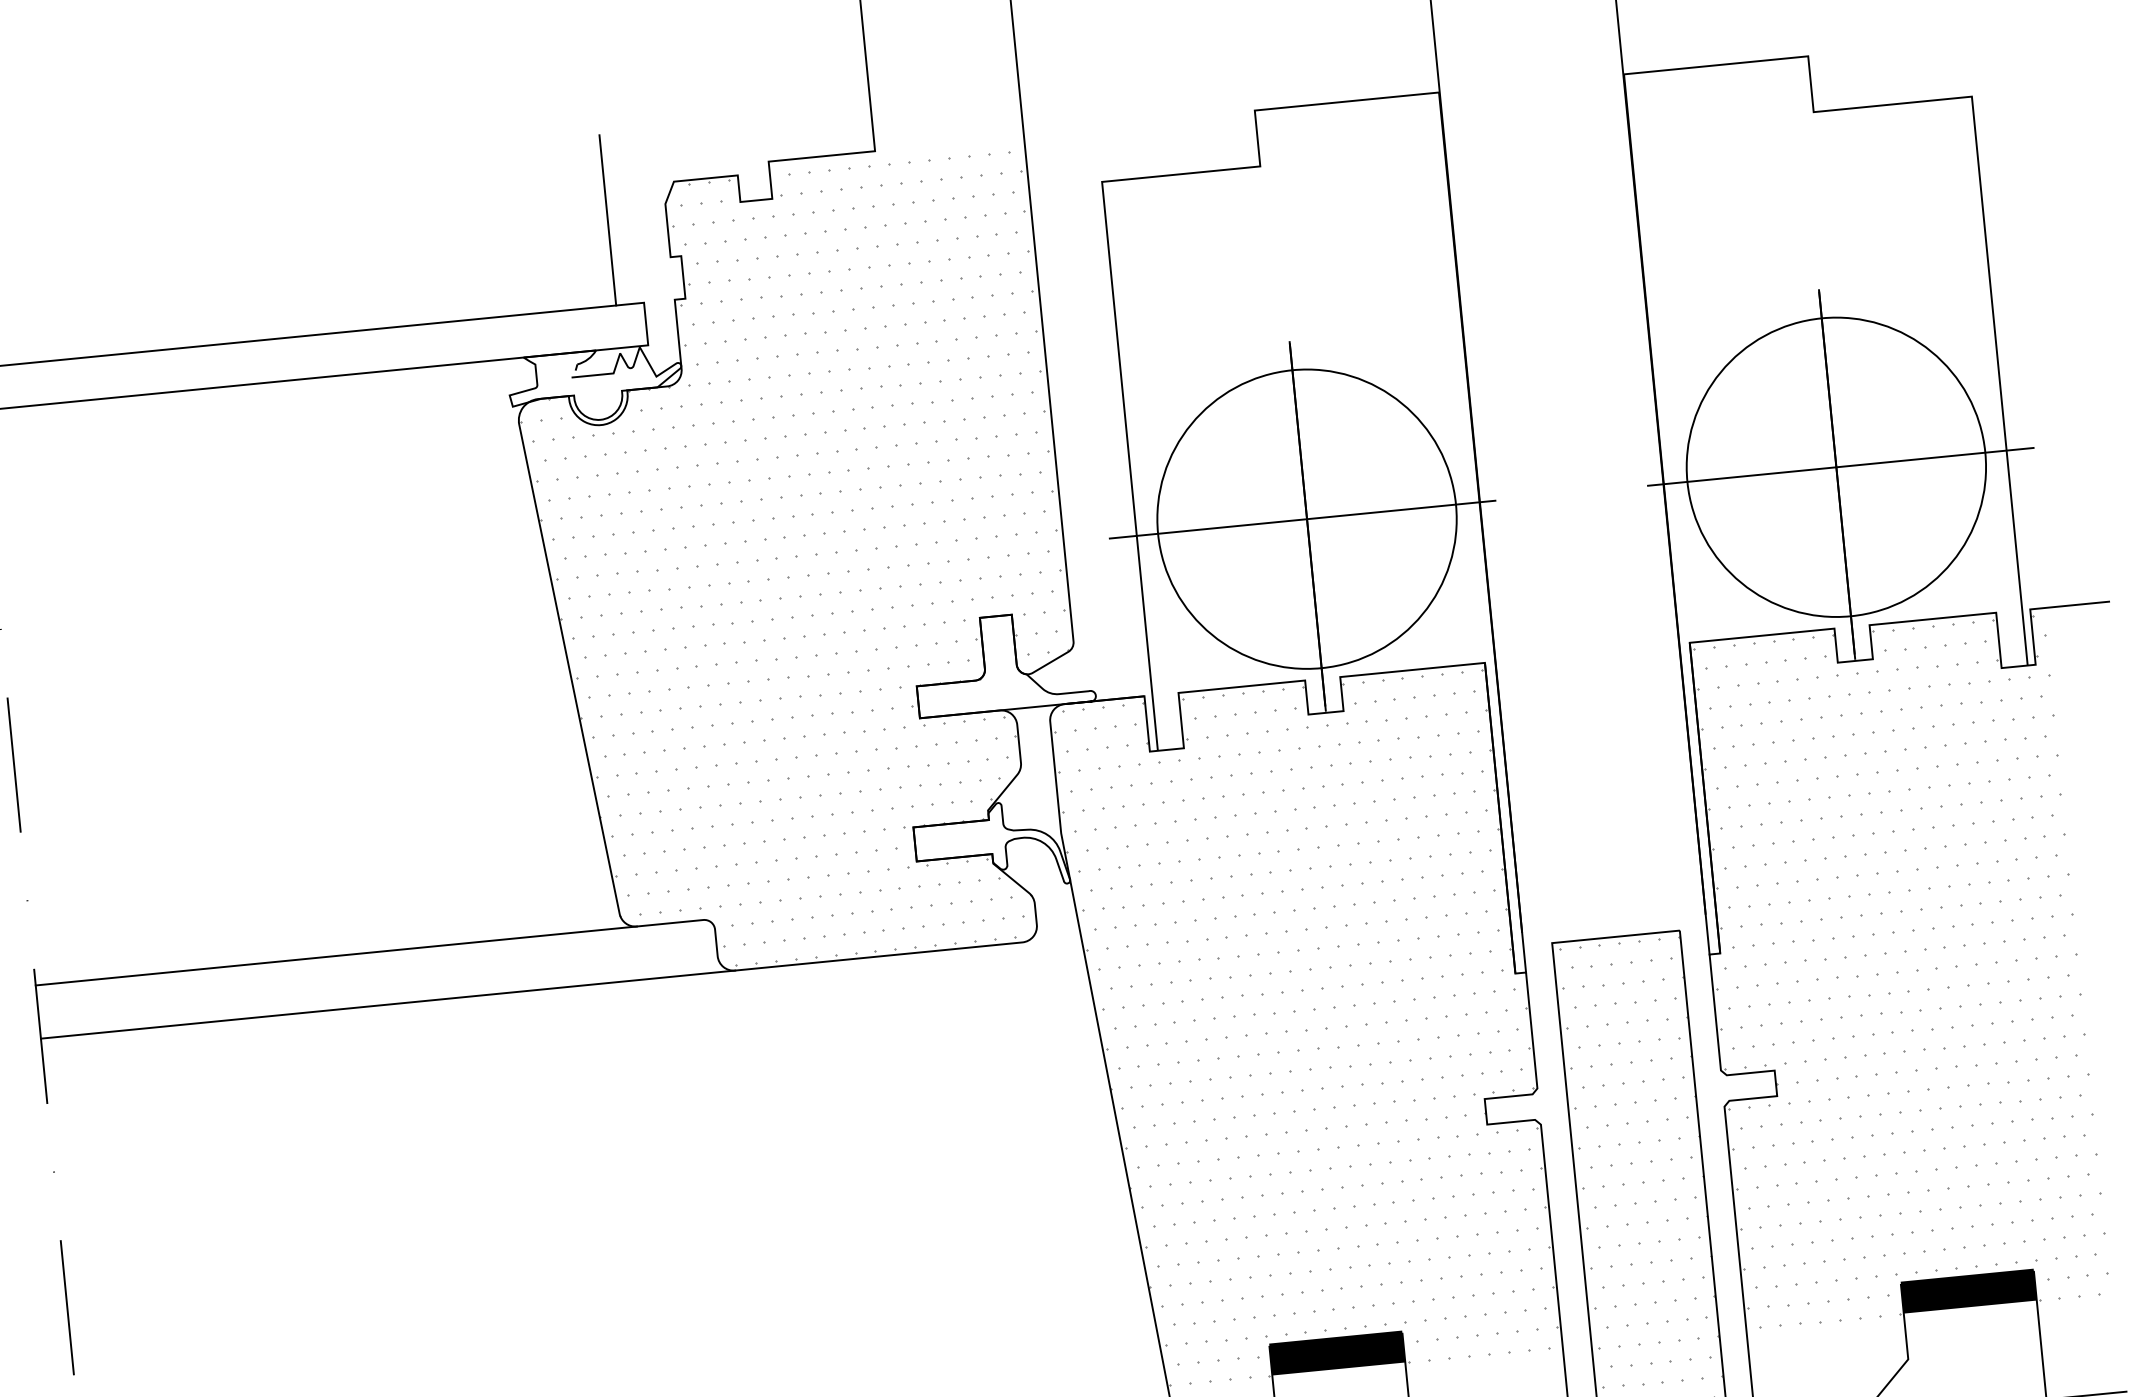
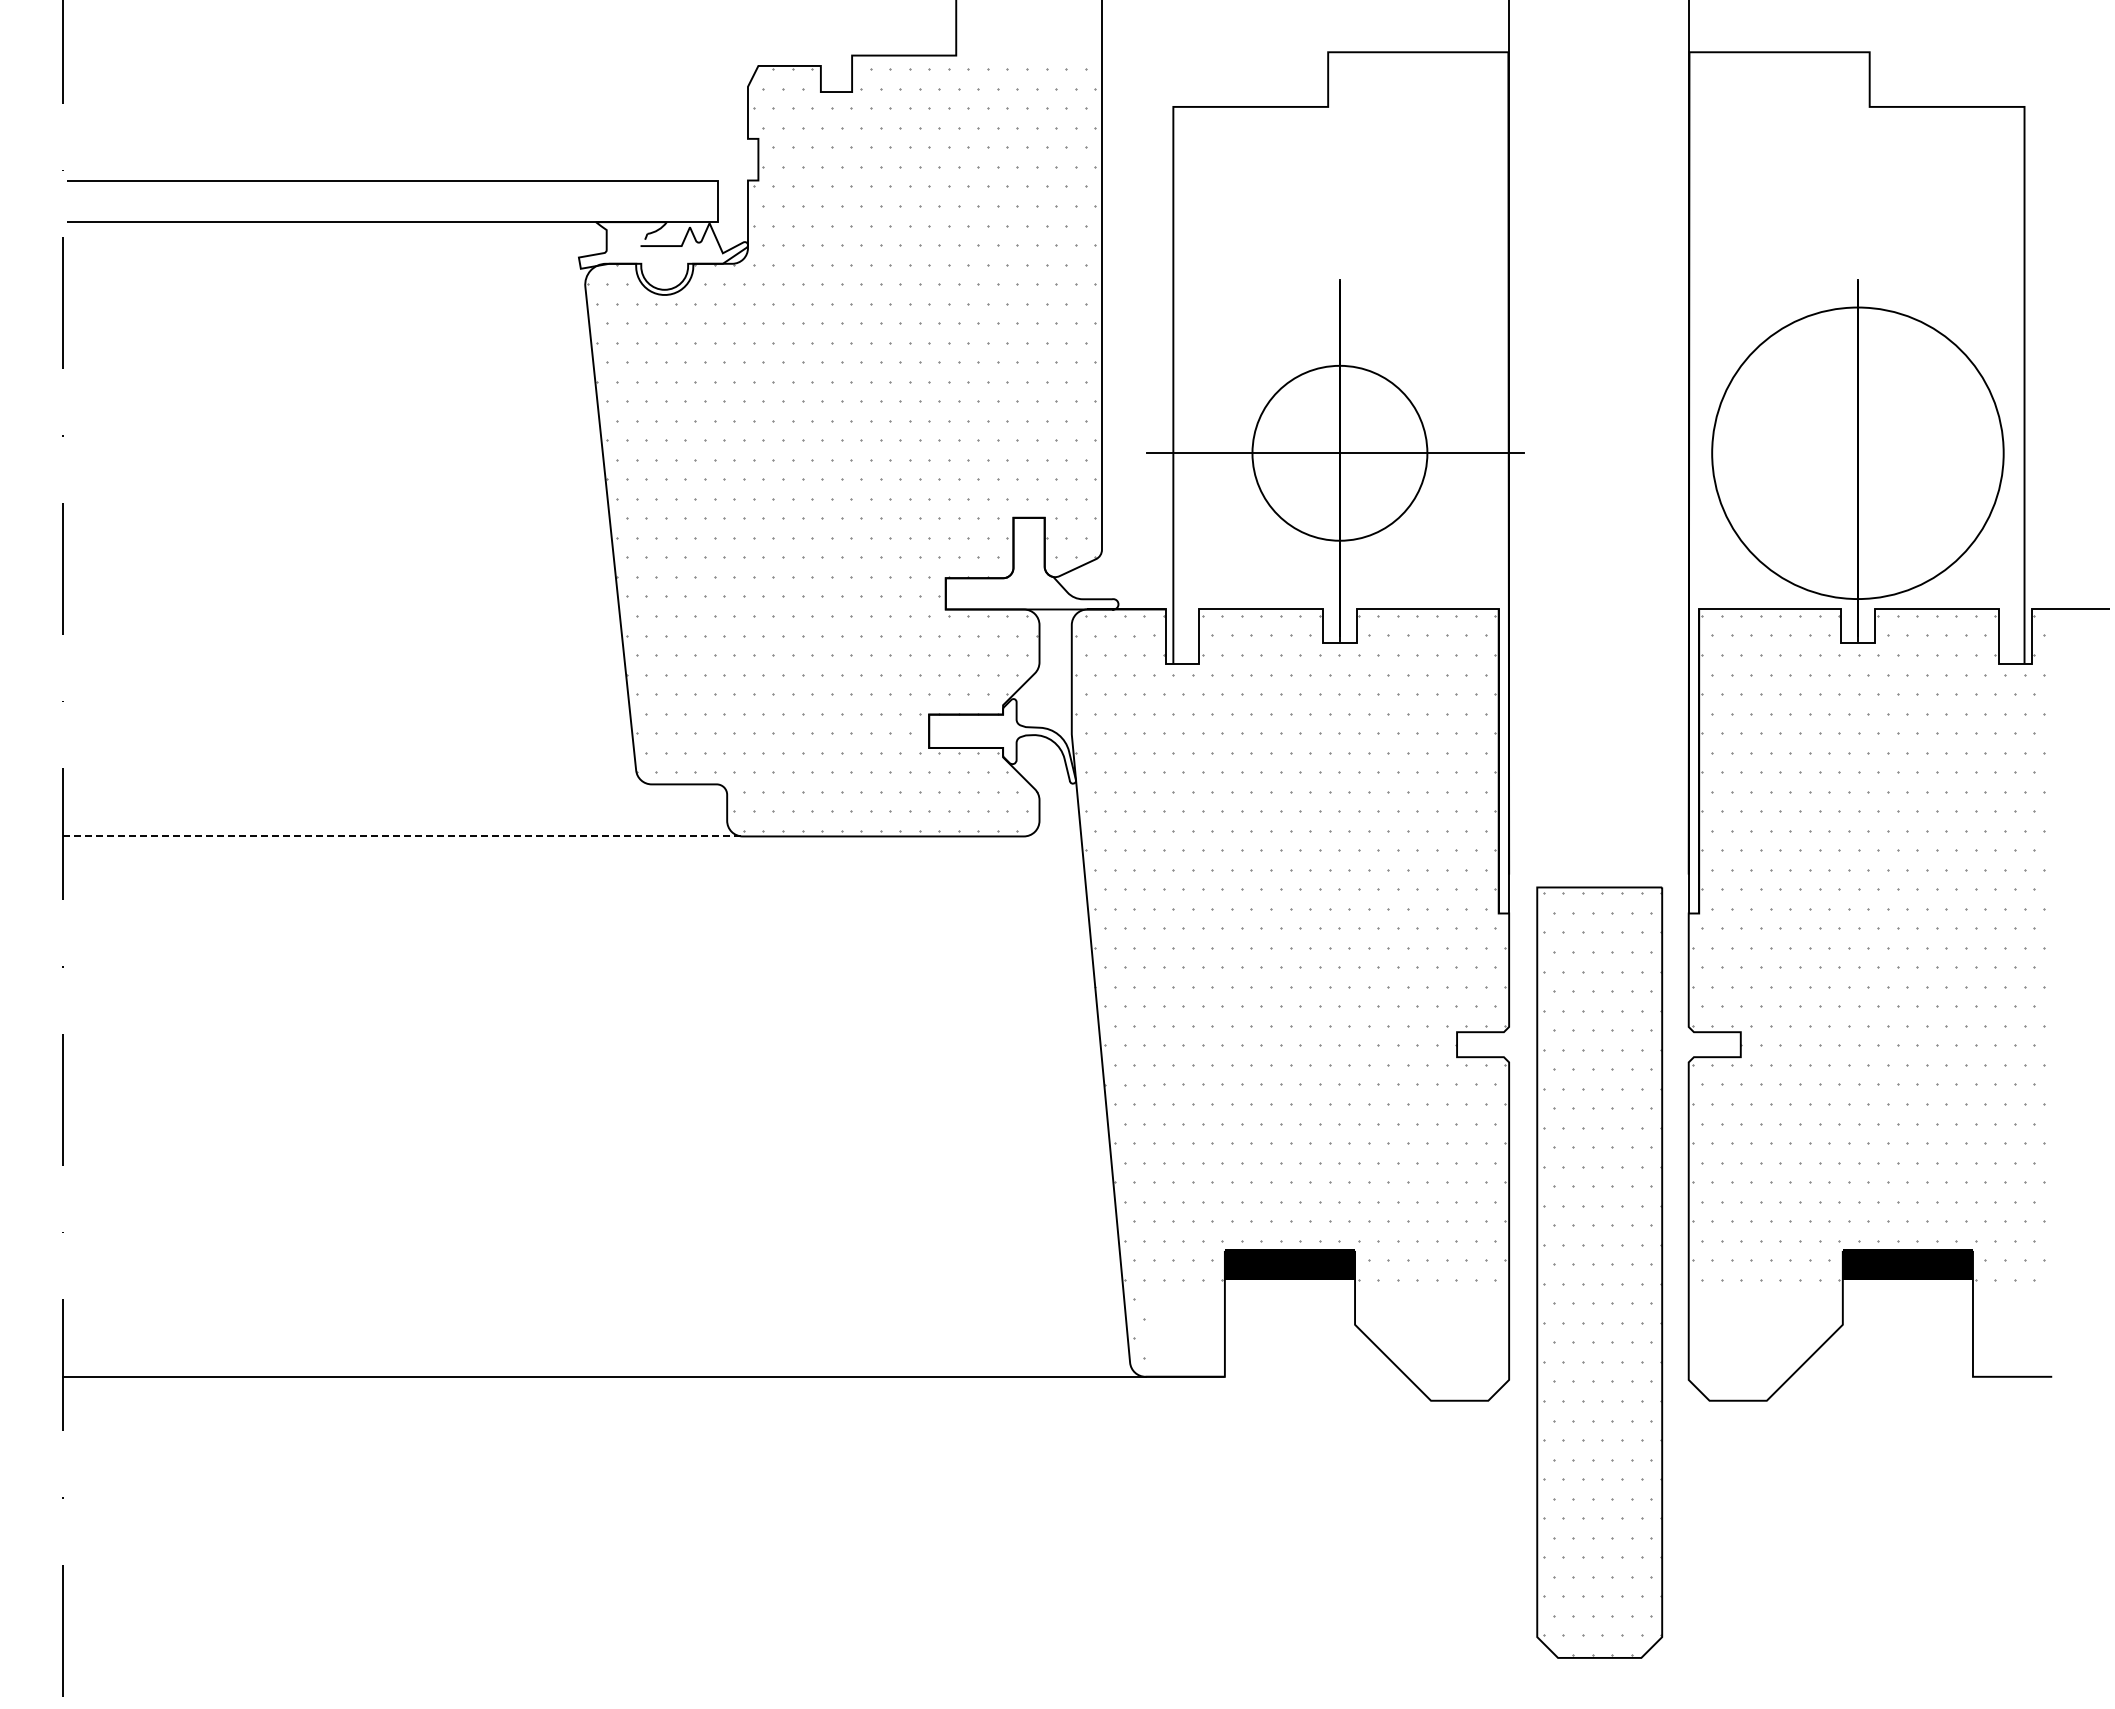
line: (607, 219) -> (690, 96), removed
line: (1840, 467) -> (1861, 453), removed
circle: (1306, 519) -> (1339, 453), size x0.6
line: (336, 956) -> (357, 784), removed
line: (388, 1004) -> (403, 836), solid -> dashed

